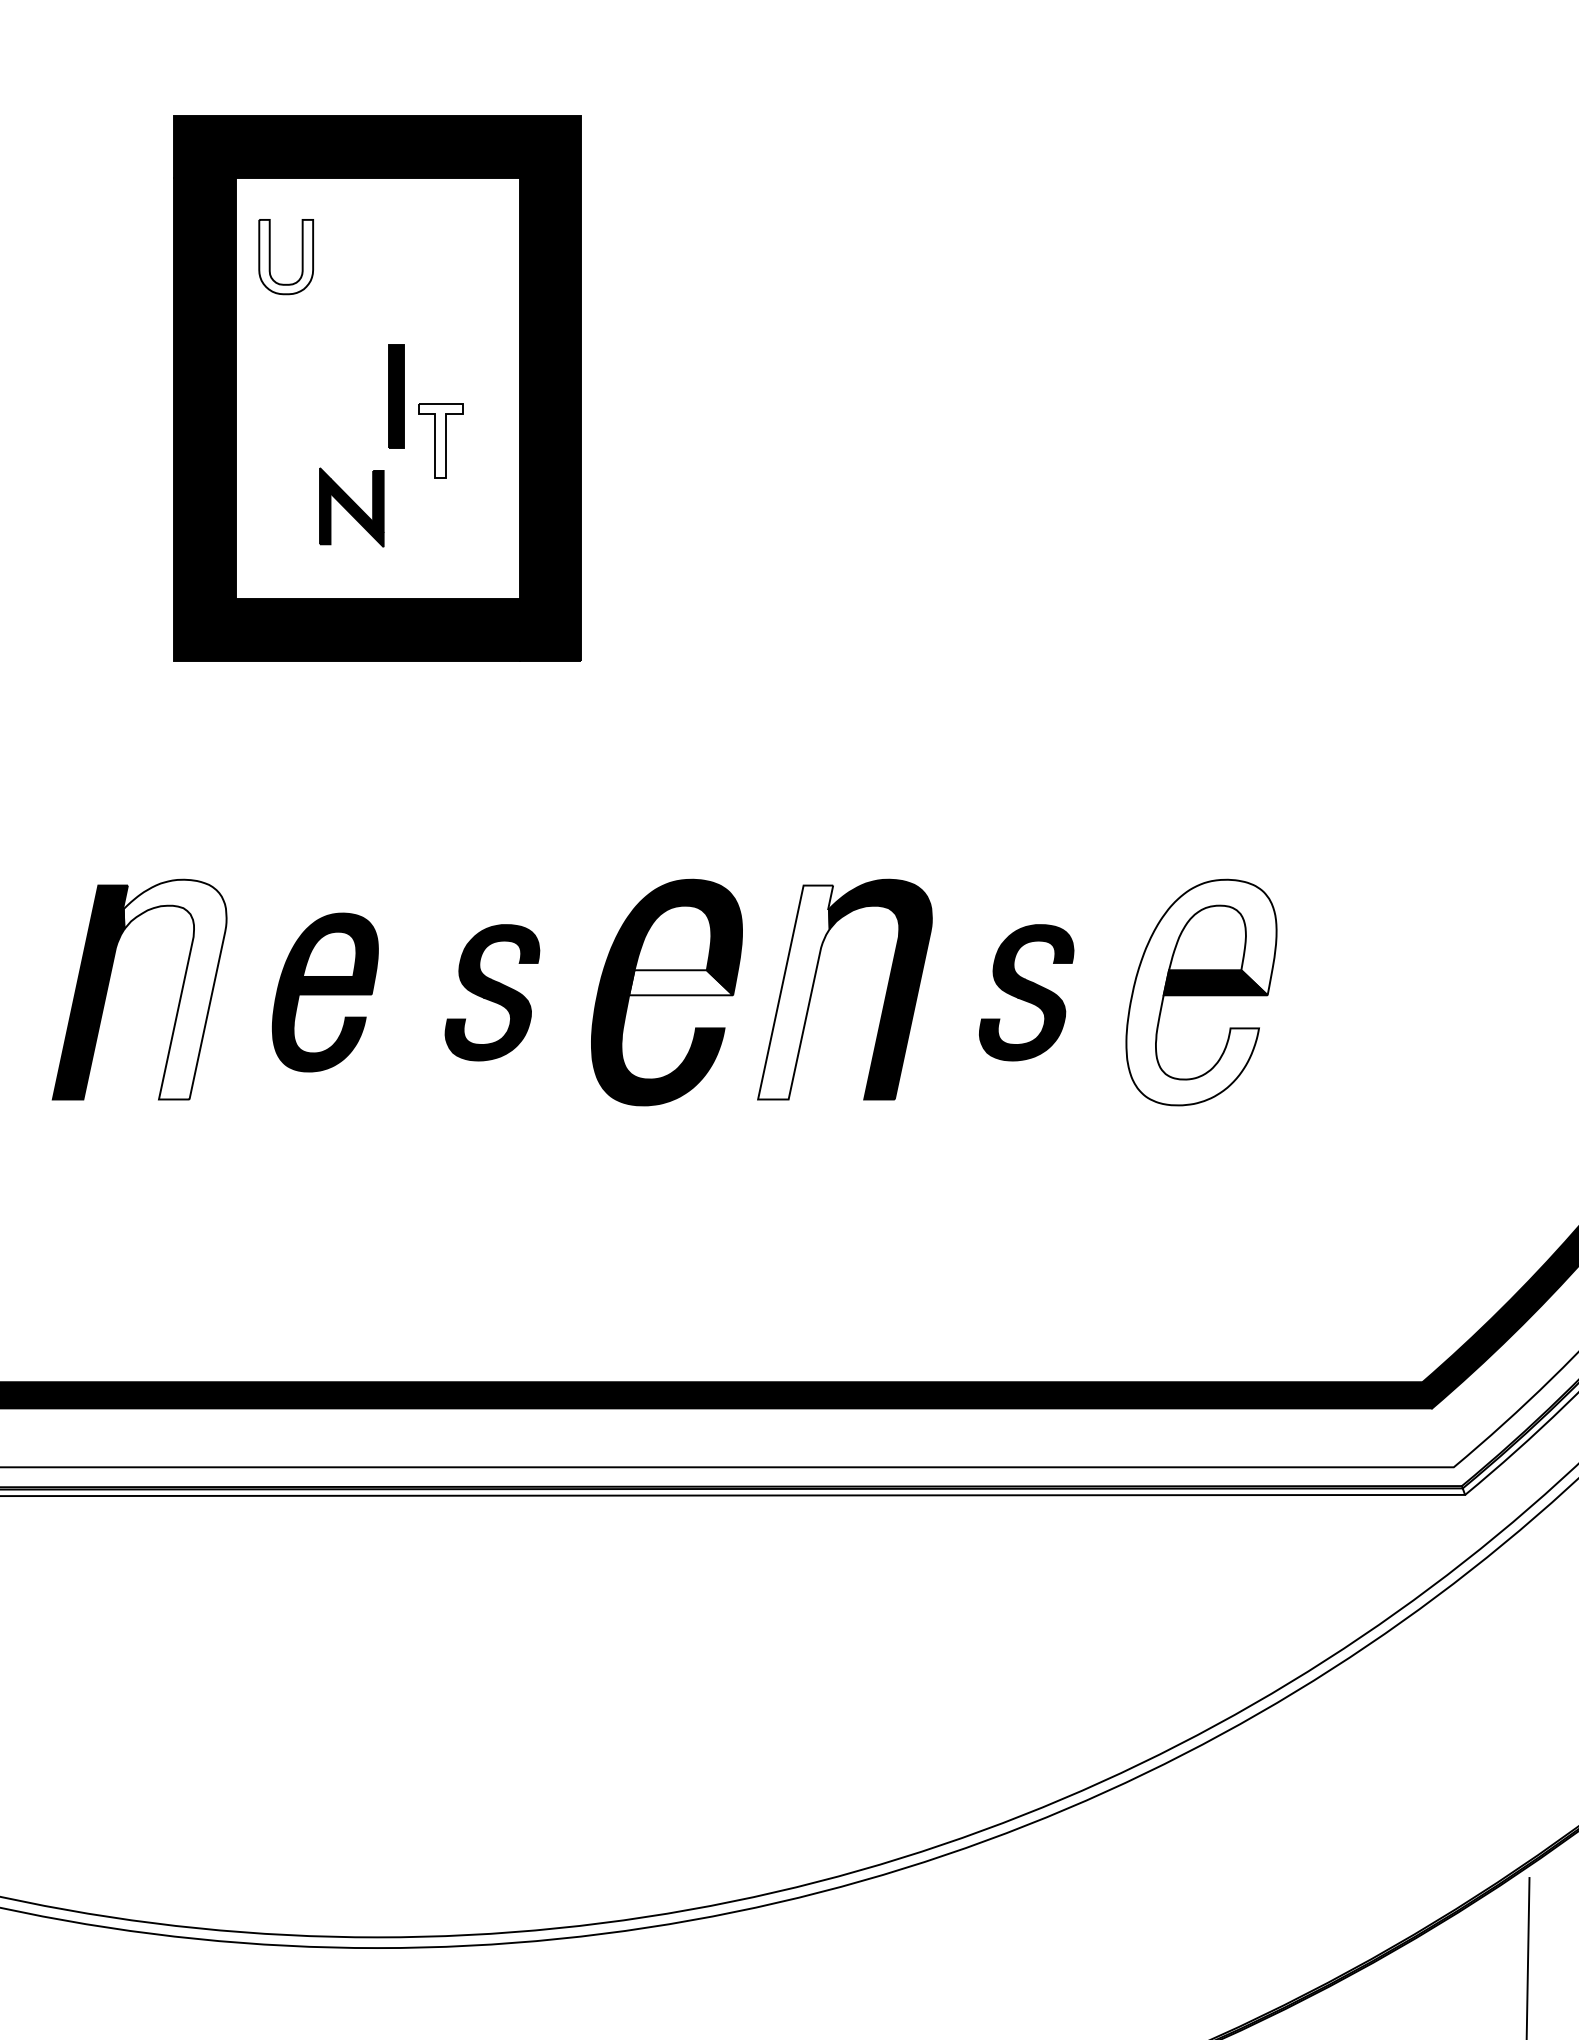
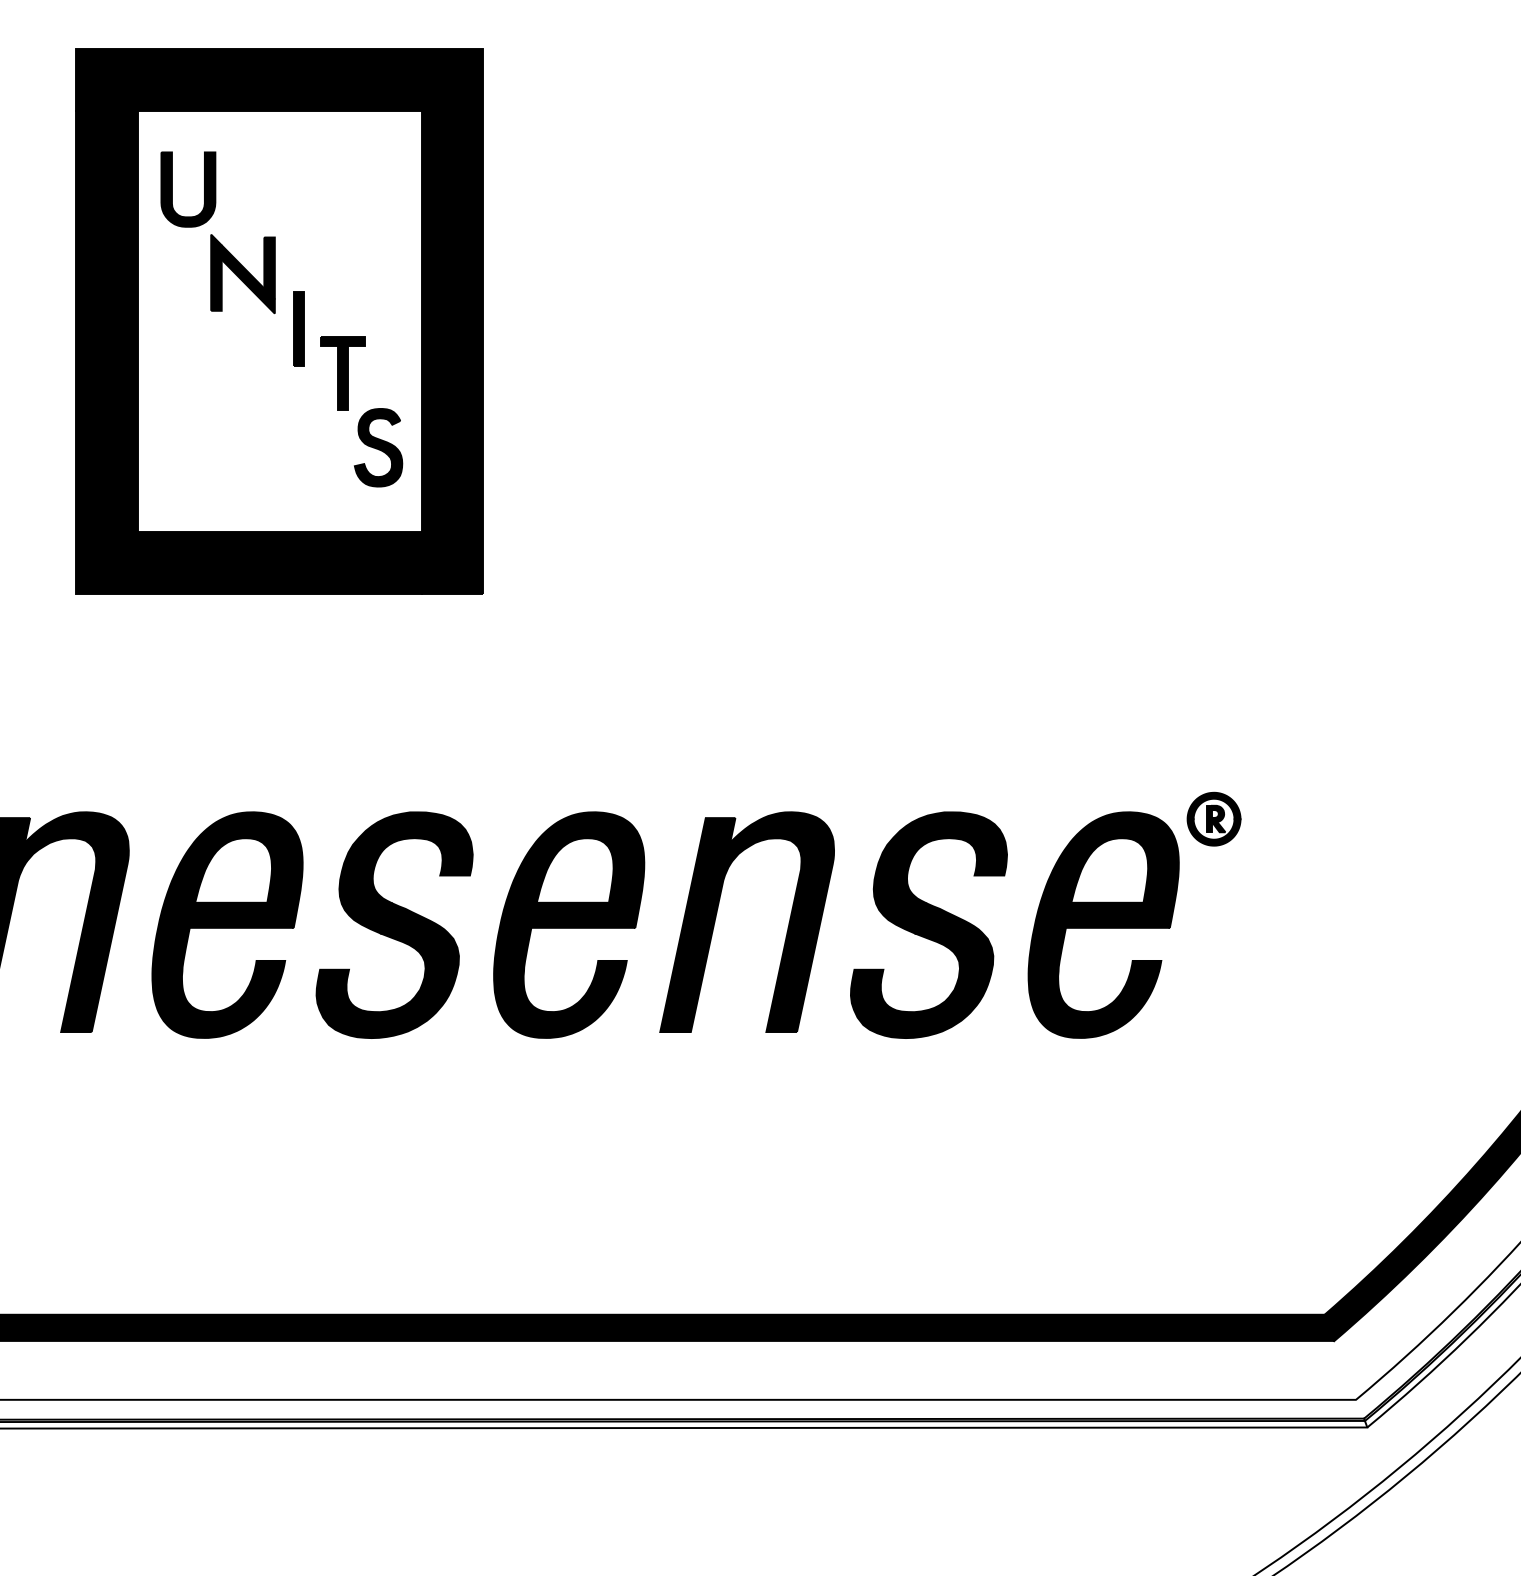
fill: (286, 256) -> (188, 189), added
part: (396, 396) -> (298, 329), size x0.71
fill: (440, 440) -> (342, 373), added
part: (351, 507) -> (242, 274), moved
part: (475, 514) -> (377, 447), added
part: (1311, 886) -> (1213, 819), added
fill: (681, 982) -> (583, 915), added
fill: (174, 989) -> (76, 922), added
part: (325, 992) -> (227, 925), size x1.43
part: (492, 992) -> (394, 925), size x1.67
fill: (795, 992) -> (697, 925), added
part: (1026, 992) -> (928, 925), size x1.67
fill: (1201, 992) -> (1103, 925), added

